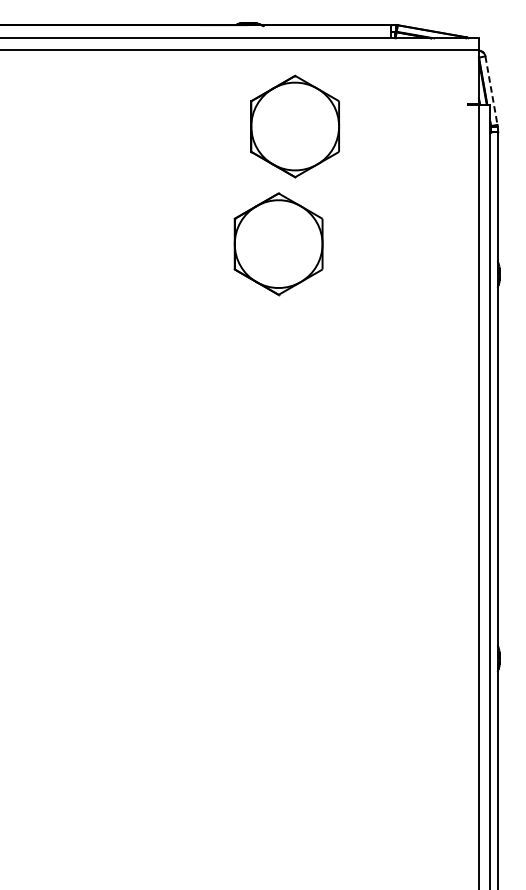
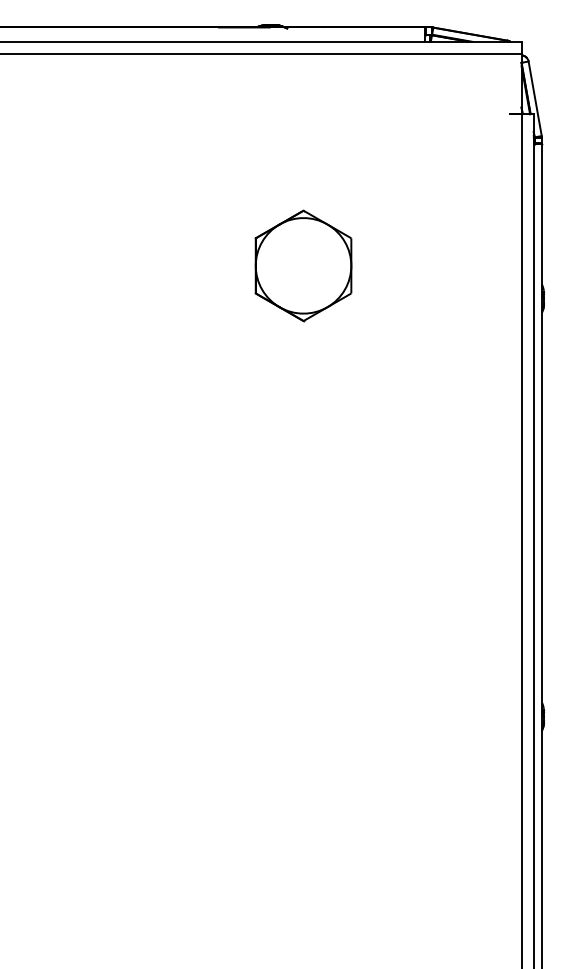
line: (491, 90) -> (535, 98), dashed -> solid
part: (295, 126) -> (321, 137), removed

